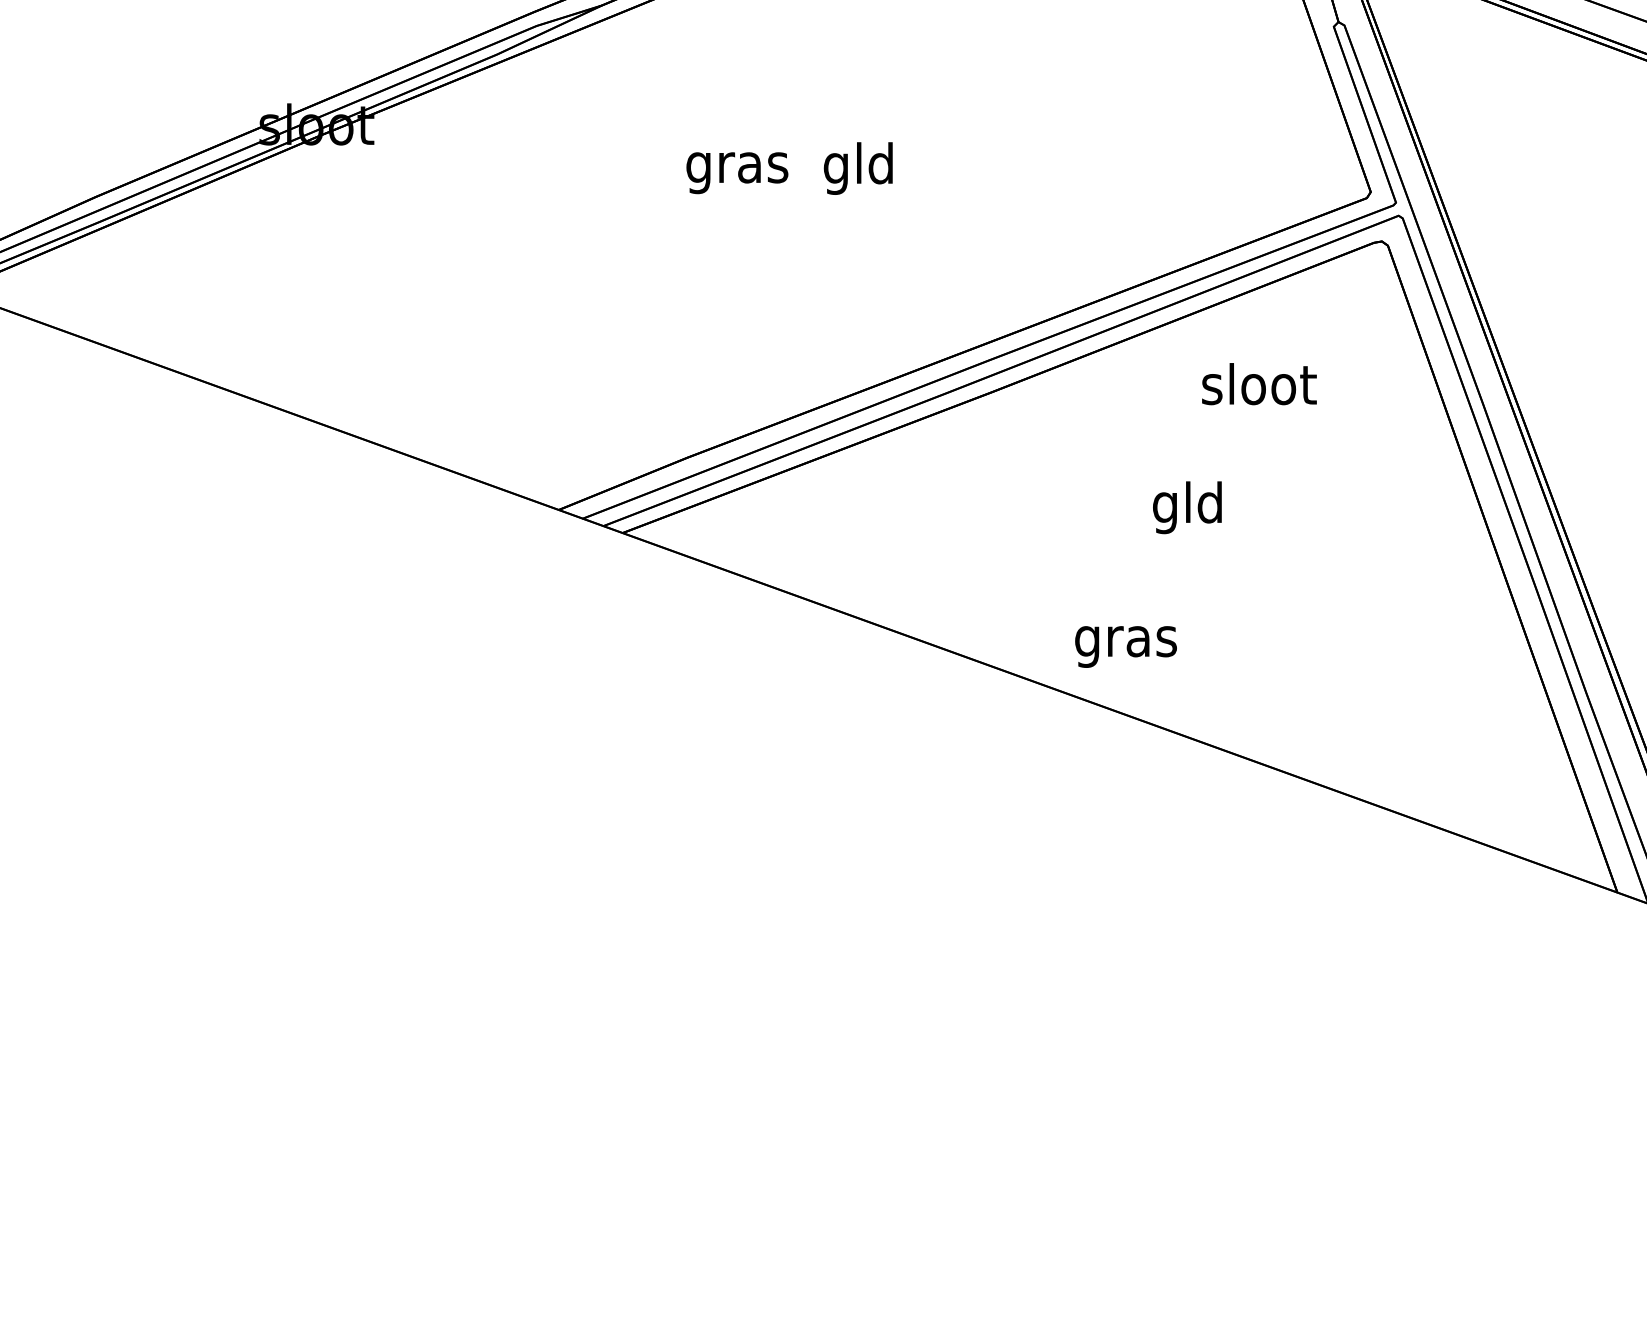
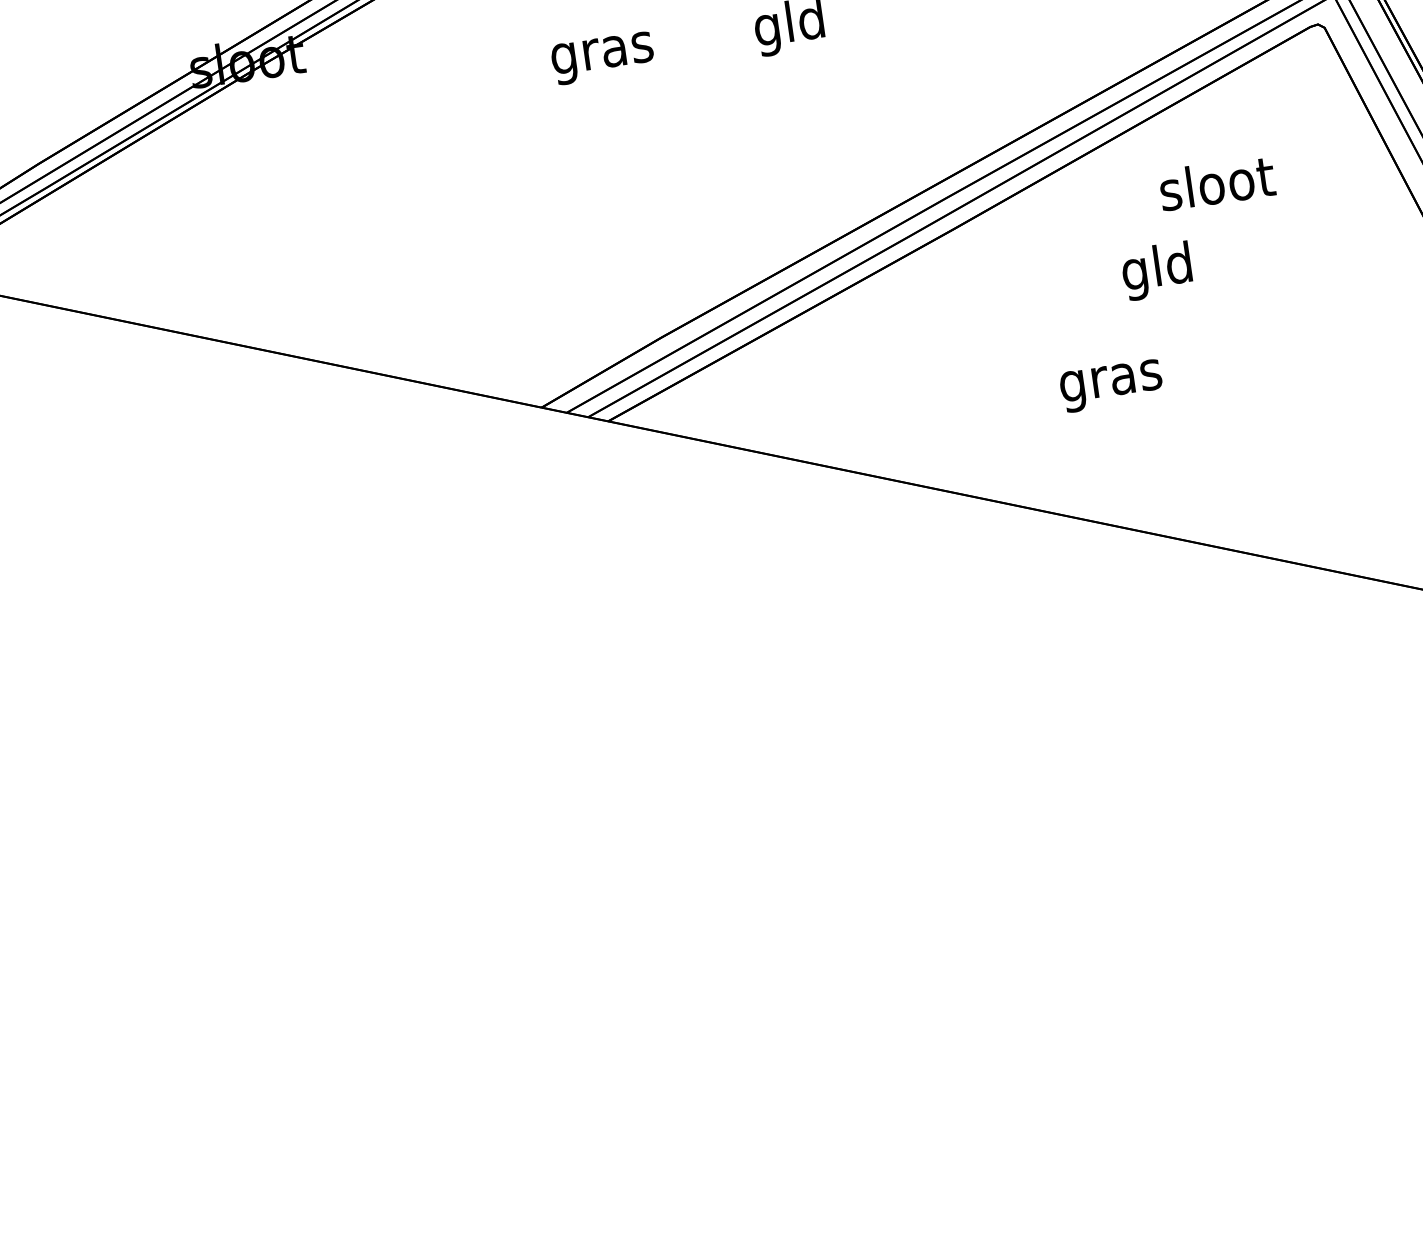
text: (737, 173) -> (603, 58), moved
text: (1187, 507) -> (1157, 270), moved
text: (1125, 646) -> (1111, 385), moved

